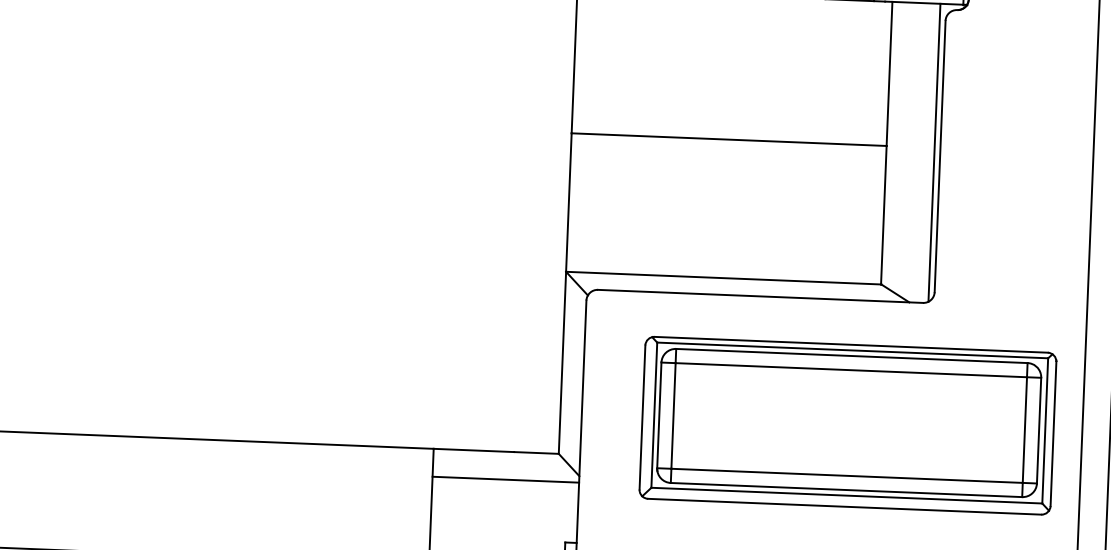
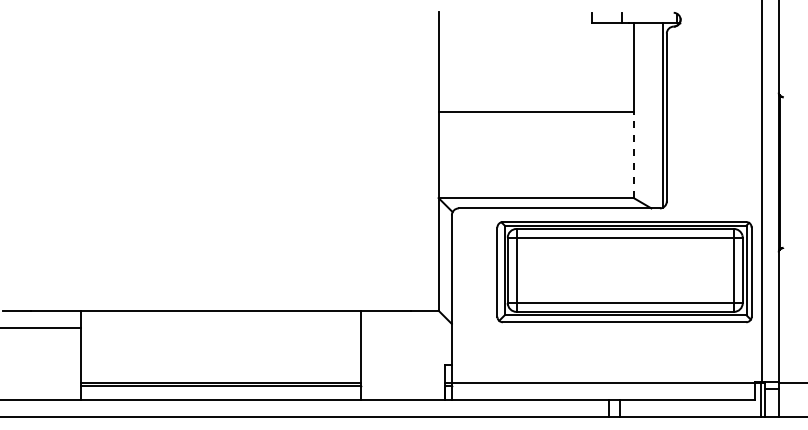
line: (883, 215) -> (633, 155), solid -> dashed
part: (847, 426) -> (624, 272), moved
line: (505, 478) -> (406, 327), removed

